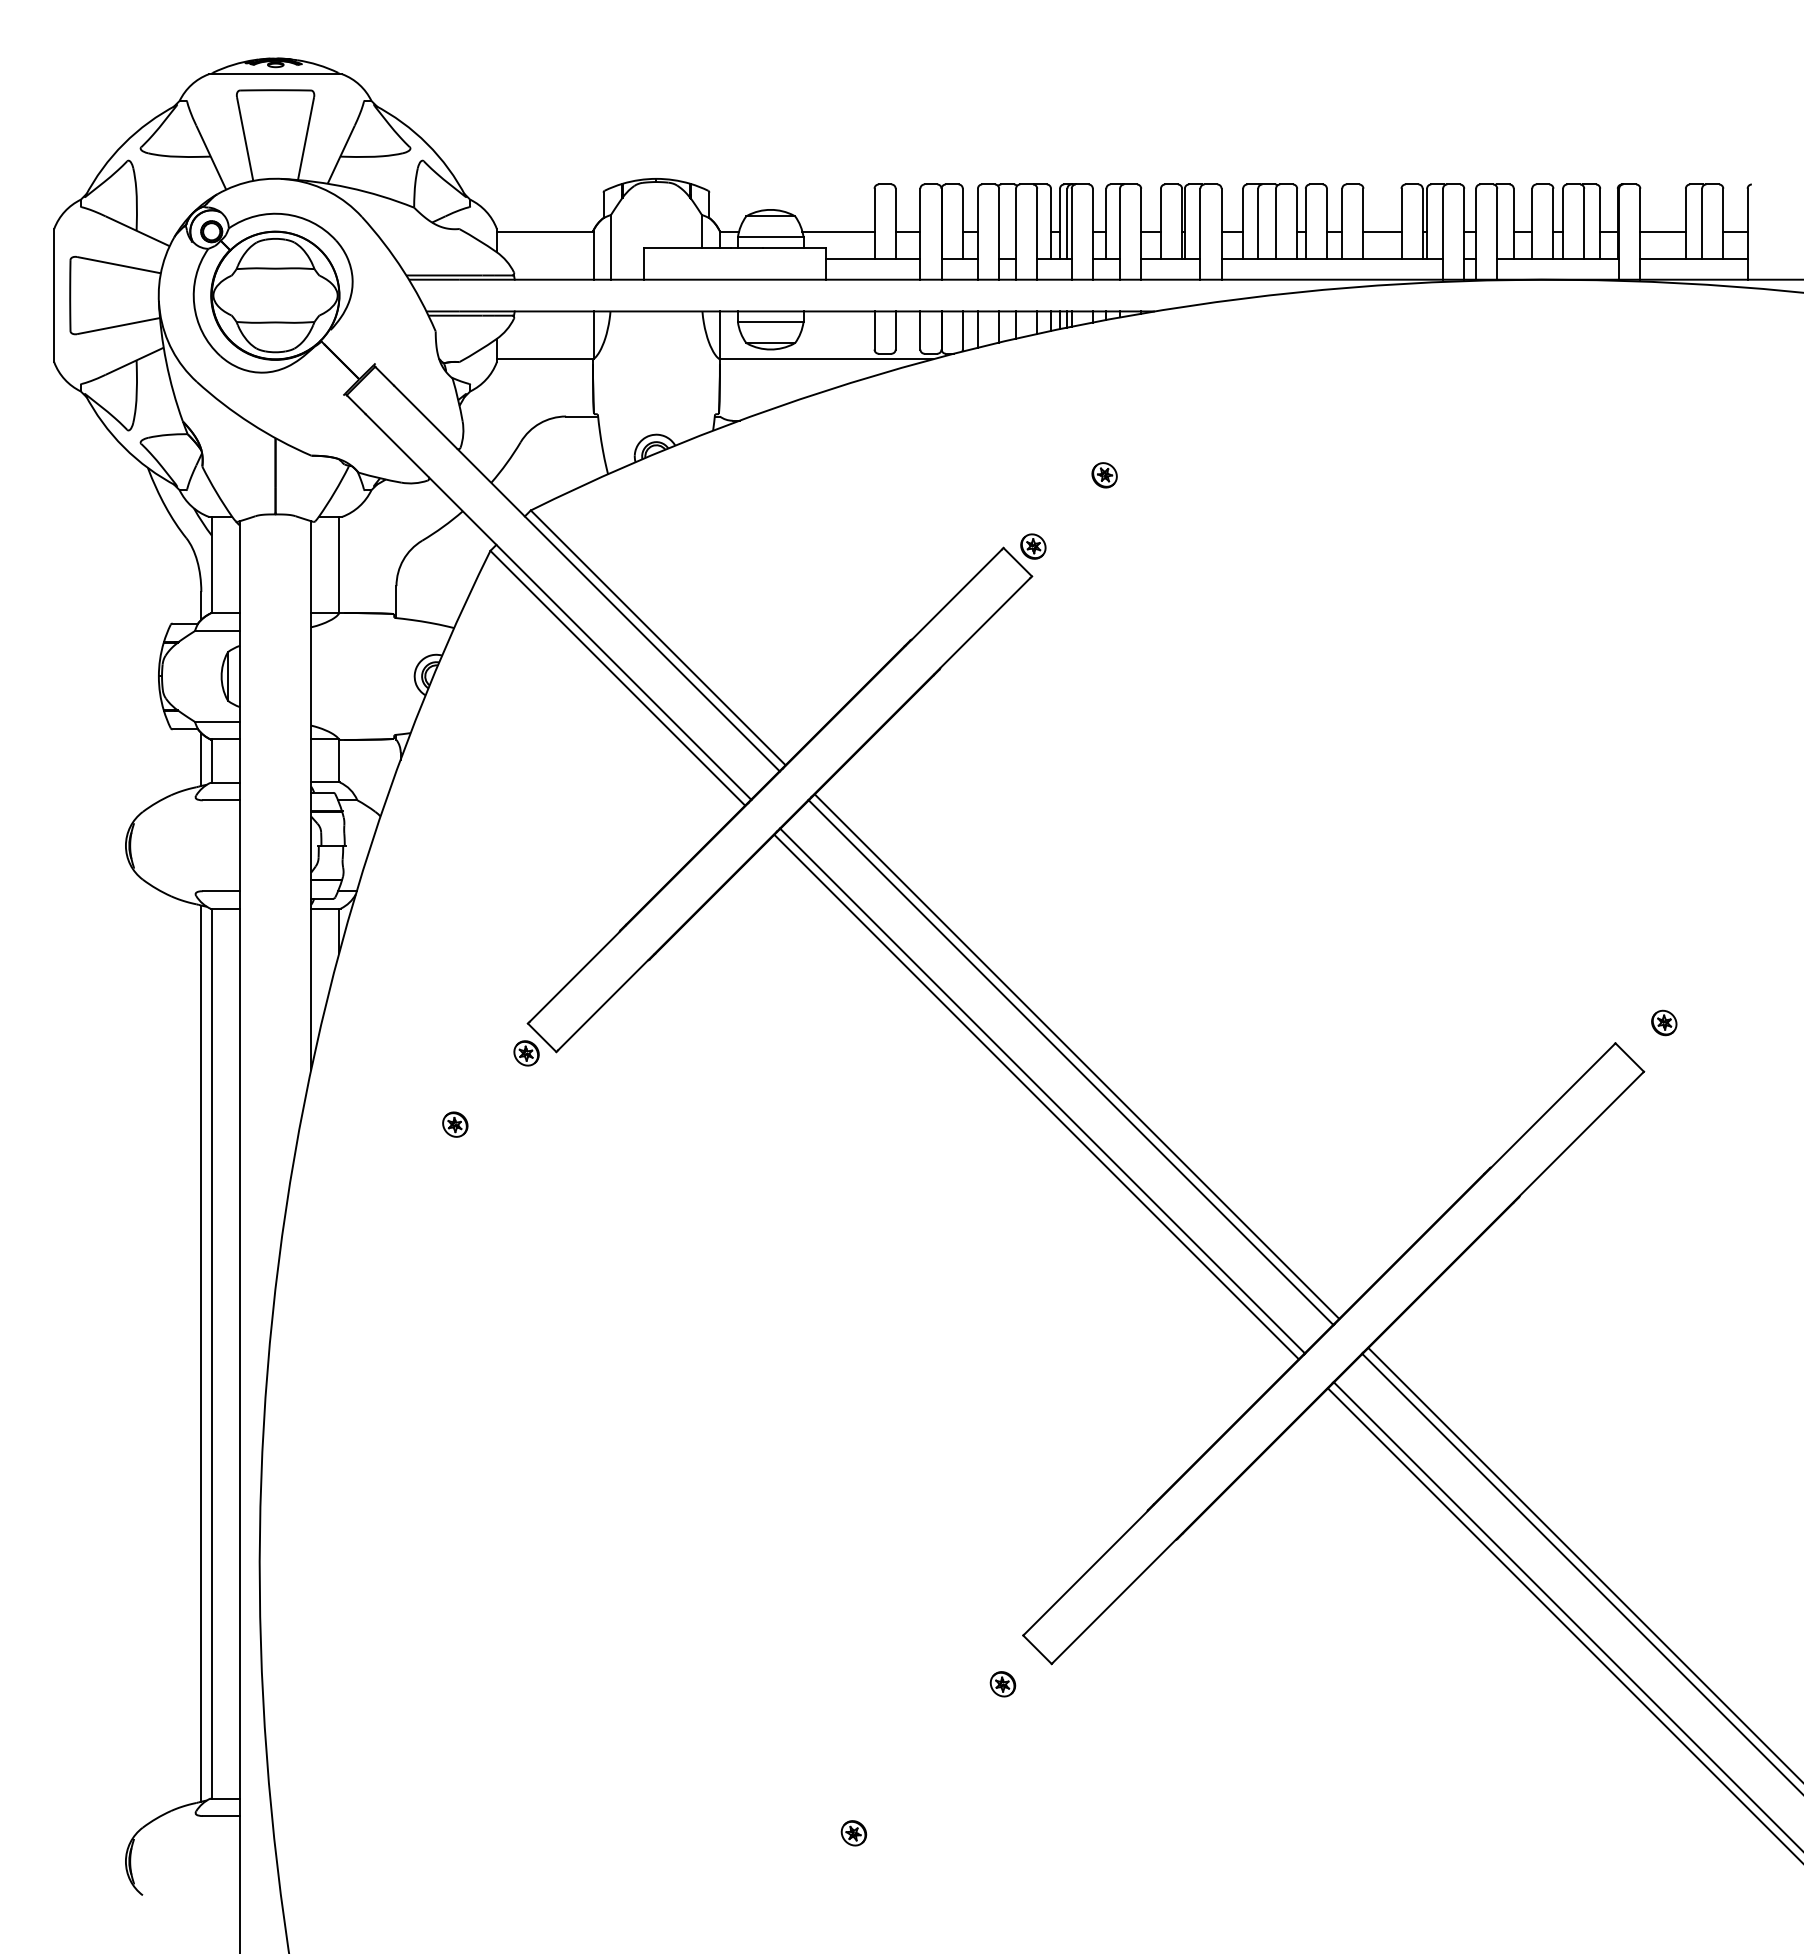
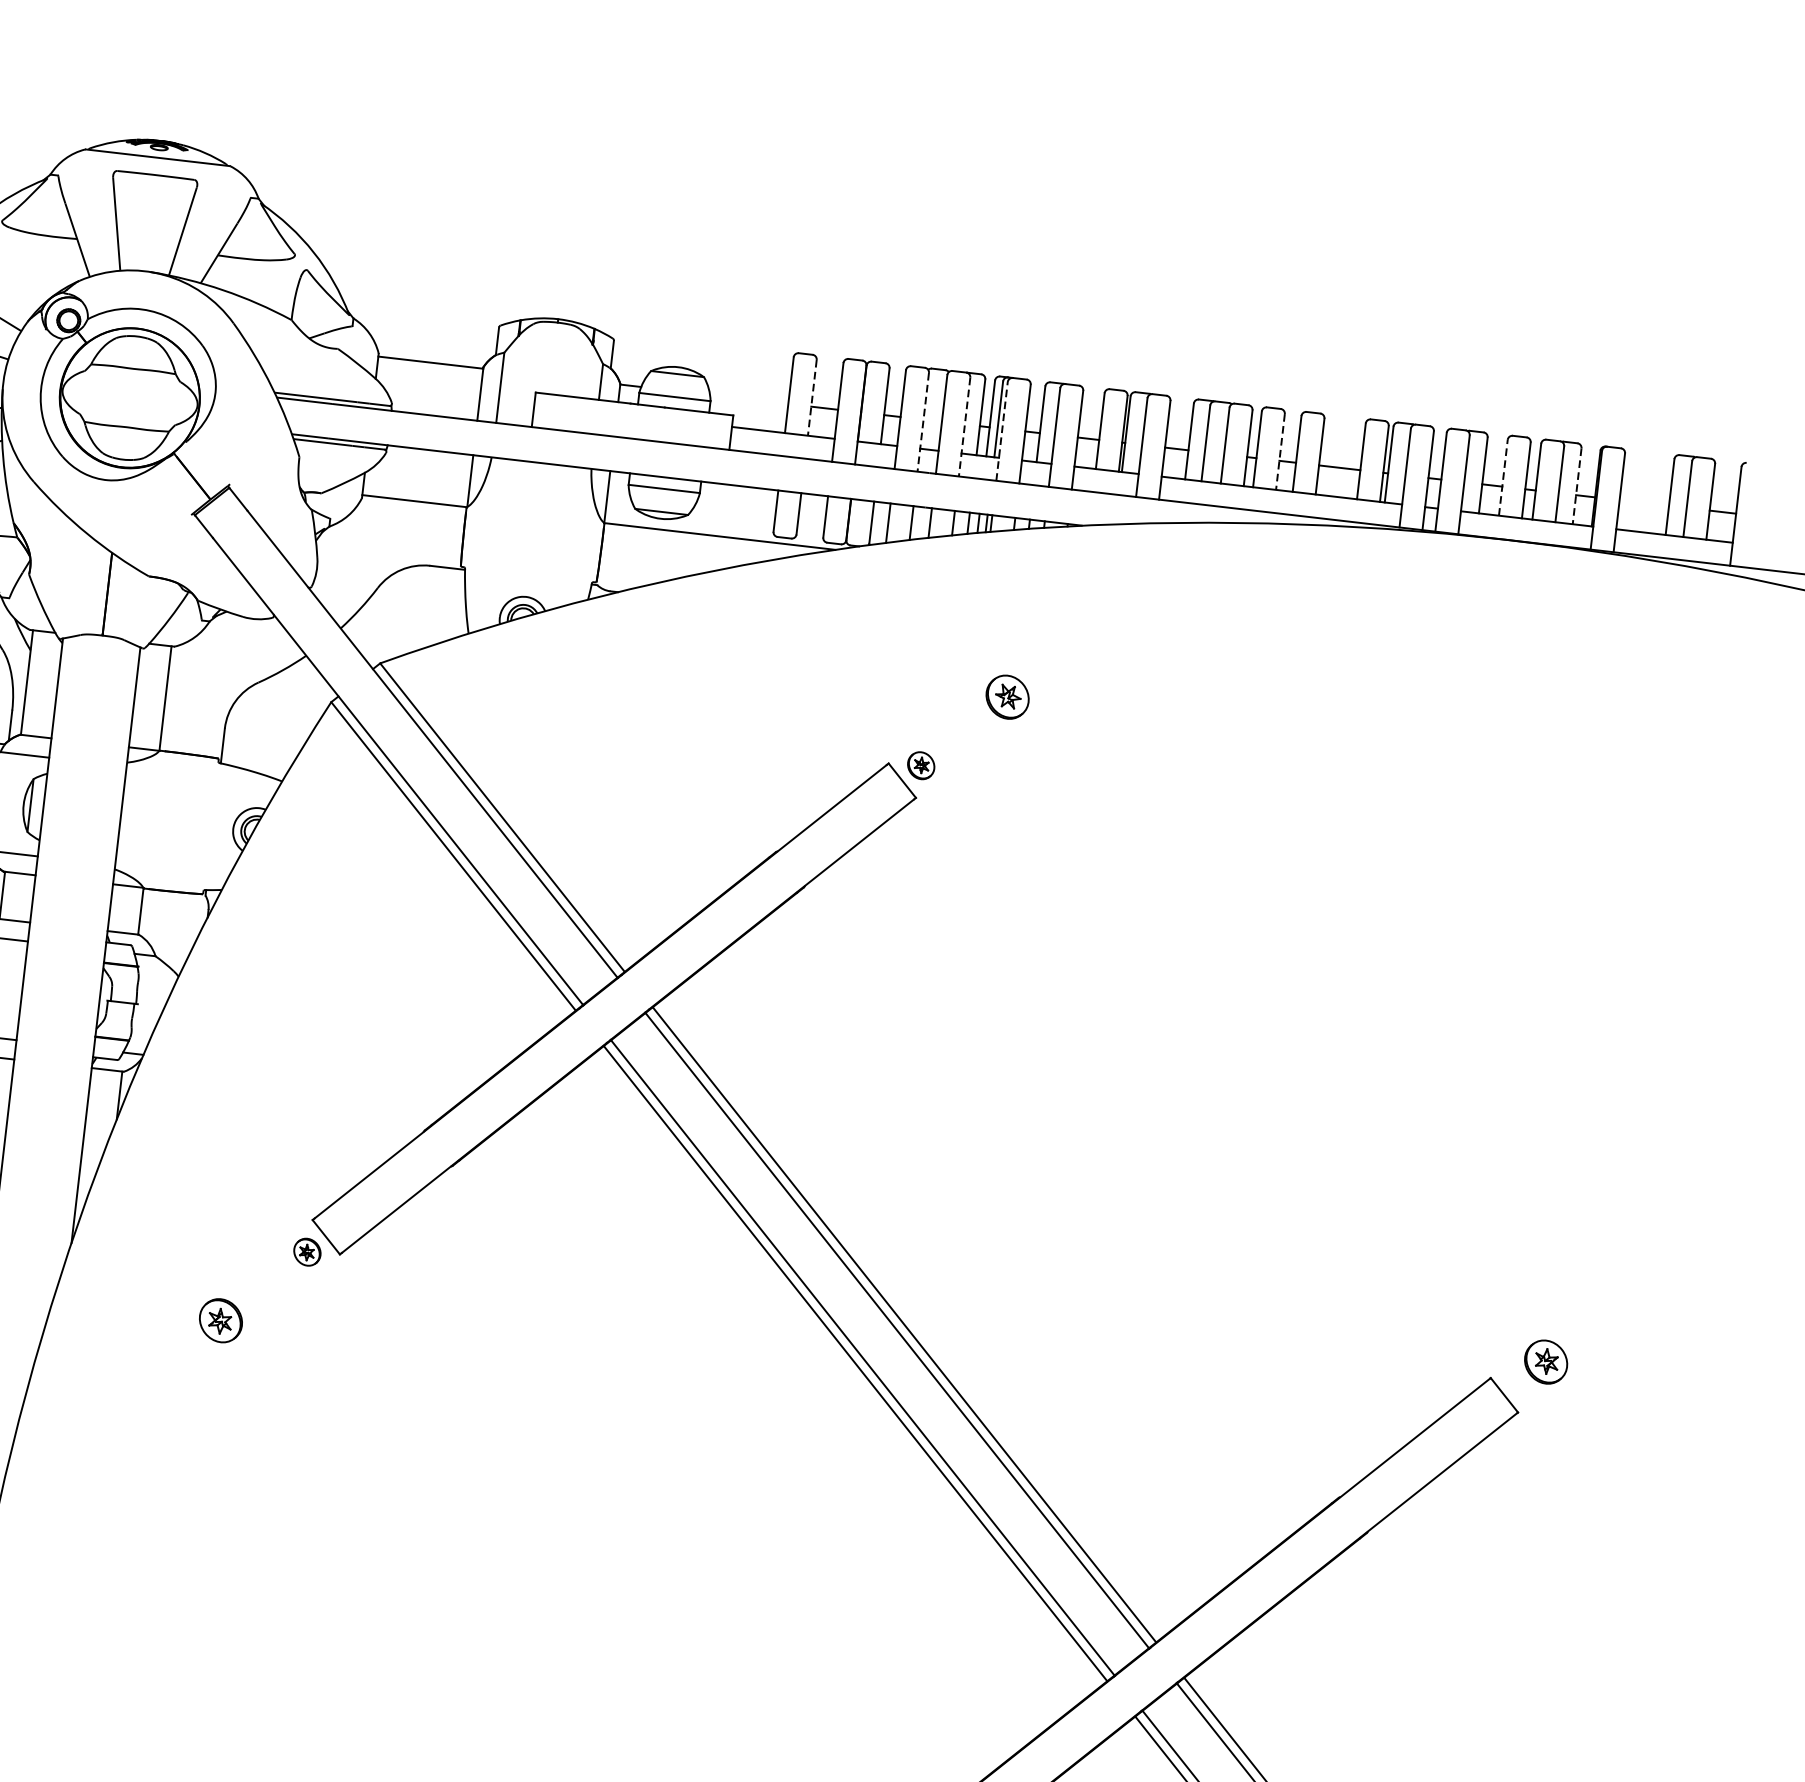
line: (895, 223) -> (812, 397), solid -> dashed
line: (1326, 223) -> (1279, 451), solid -> dashed
line: (1532, 223) -> (1503, 477), solid -> dashed
line: (1600, 223) -> (1577, 486), solid -> dashed
line: (838, 231) -> (749, 399), removed
line: (1662, 231) -> (1643, 502), removed
line: (1071, 233) -> (1001, 430), solid -> dashed
line: (999, 234) -> (923, 422), solid -> dashed
line: (1037, 234) -> (964, 427), solid -> dashed
part: (1104, 475) -> (1007, 697), size x1.6
part: (1664, 1022) -> (1546, 1361), size x1.6
part: (455, 1124) -> (221, 1320), size x1.6

